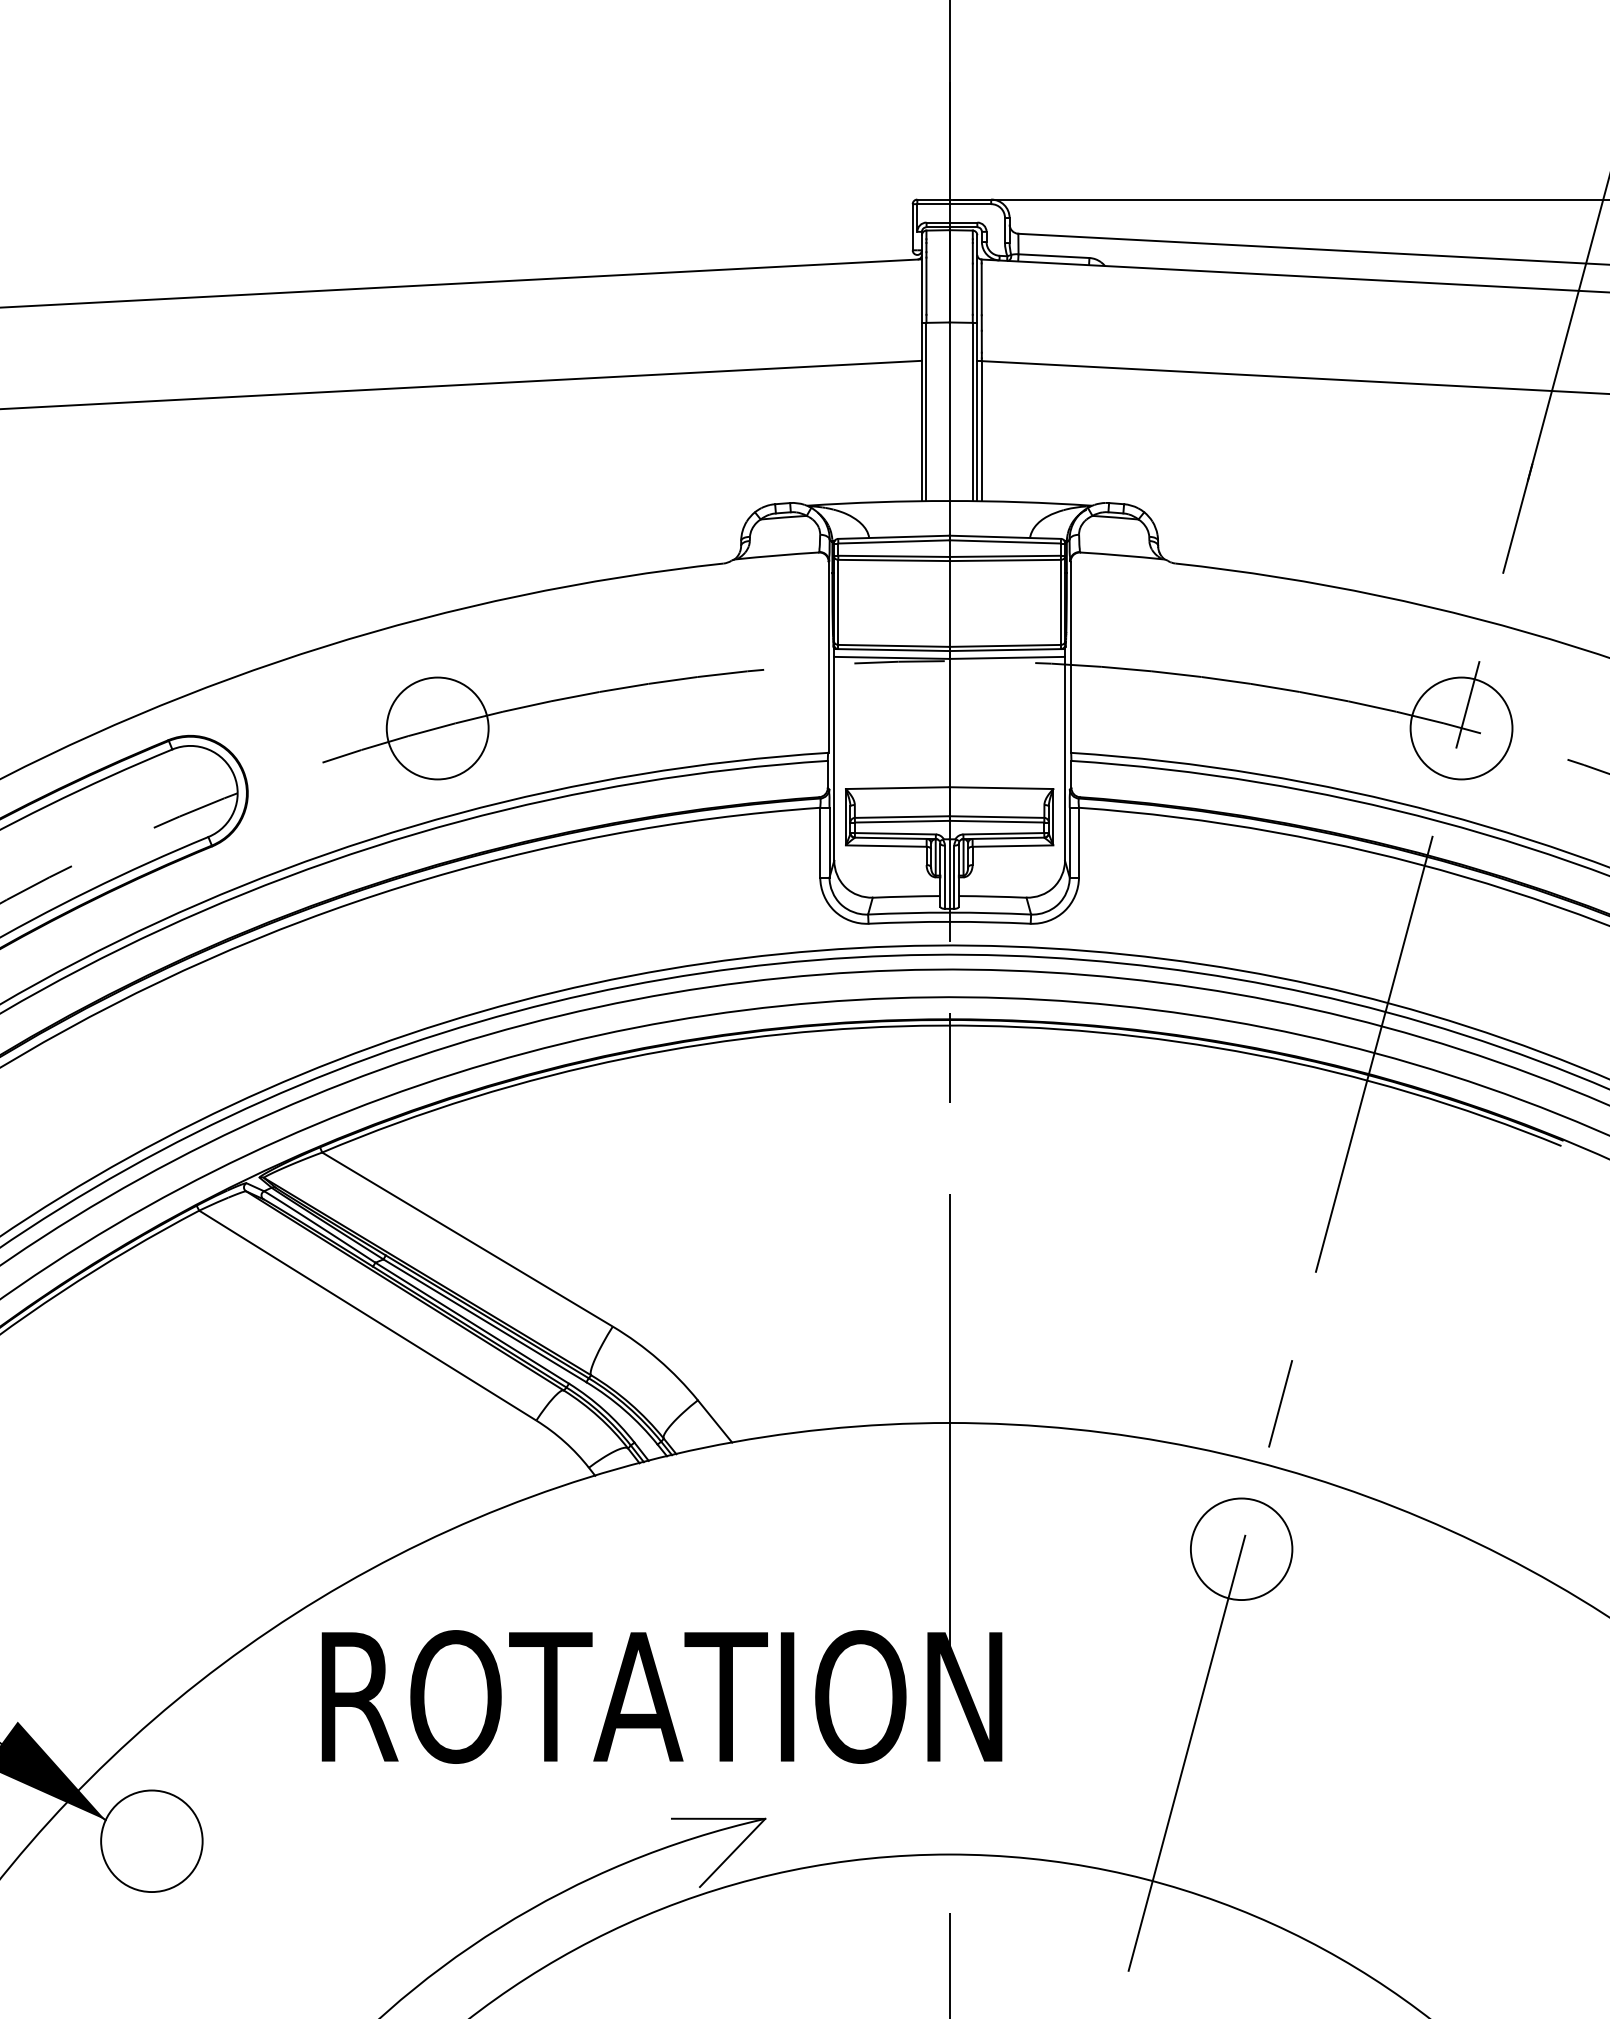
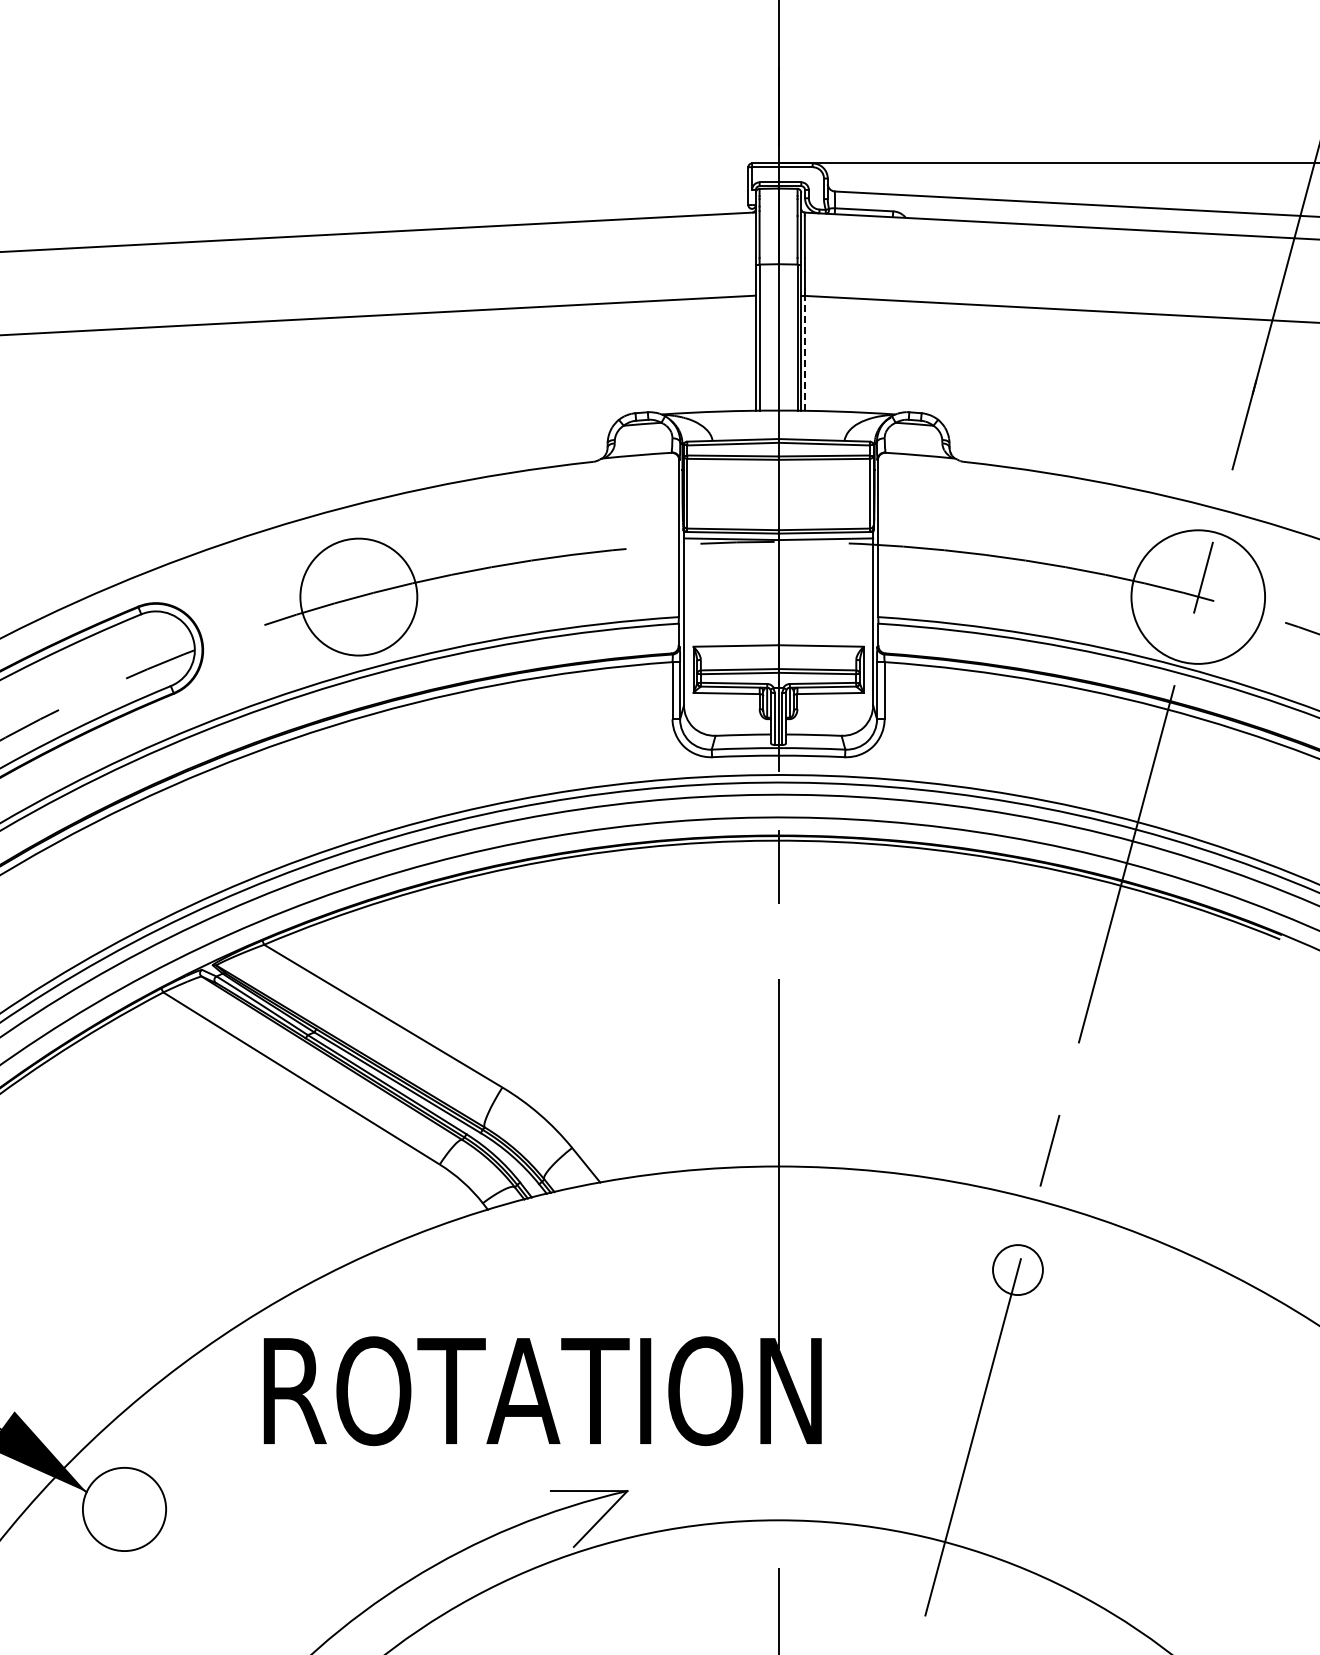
line: (982, 430) -> (805, 352), solid -> dashed
circle: (437, 727) -> (358, 596), size x1.4
circle: (1461, 727) -> (1198, 596), size x1.6
circle: (1241, 1548) -> (1017, 1269), size x0.6

